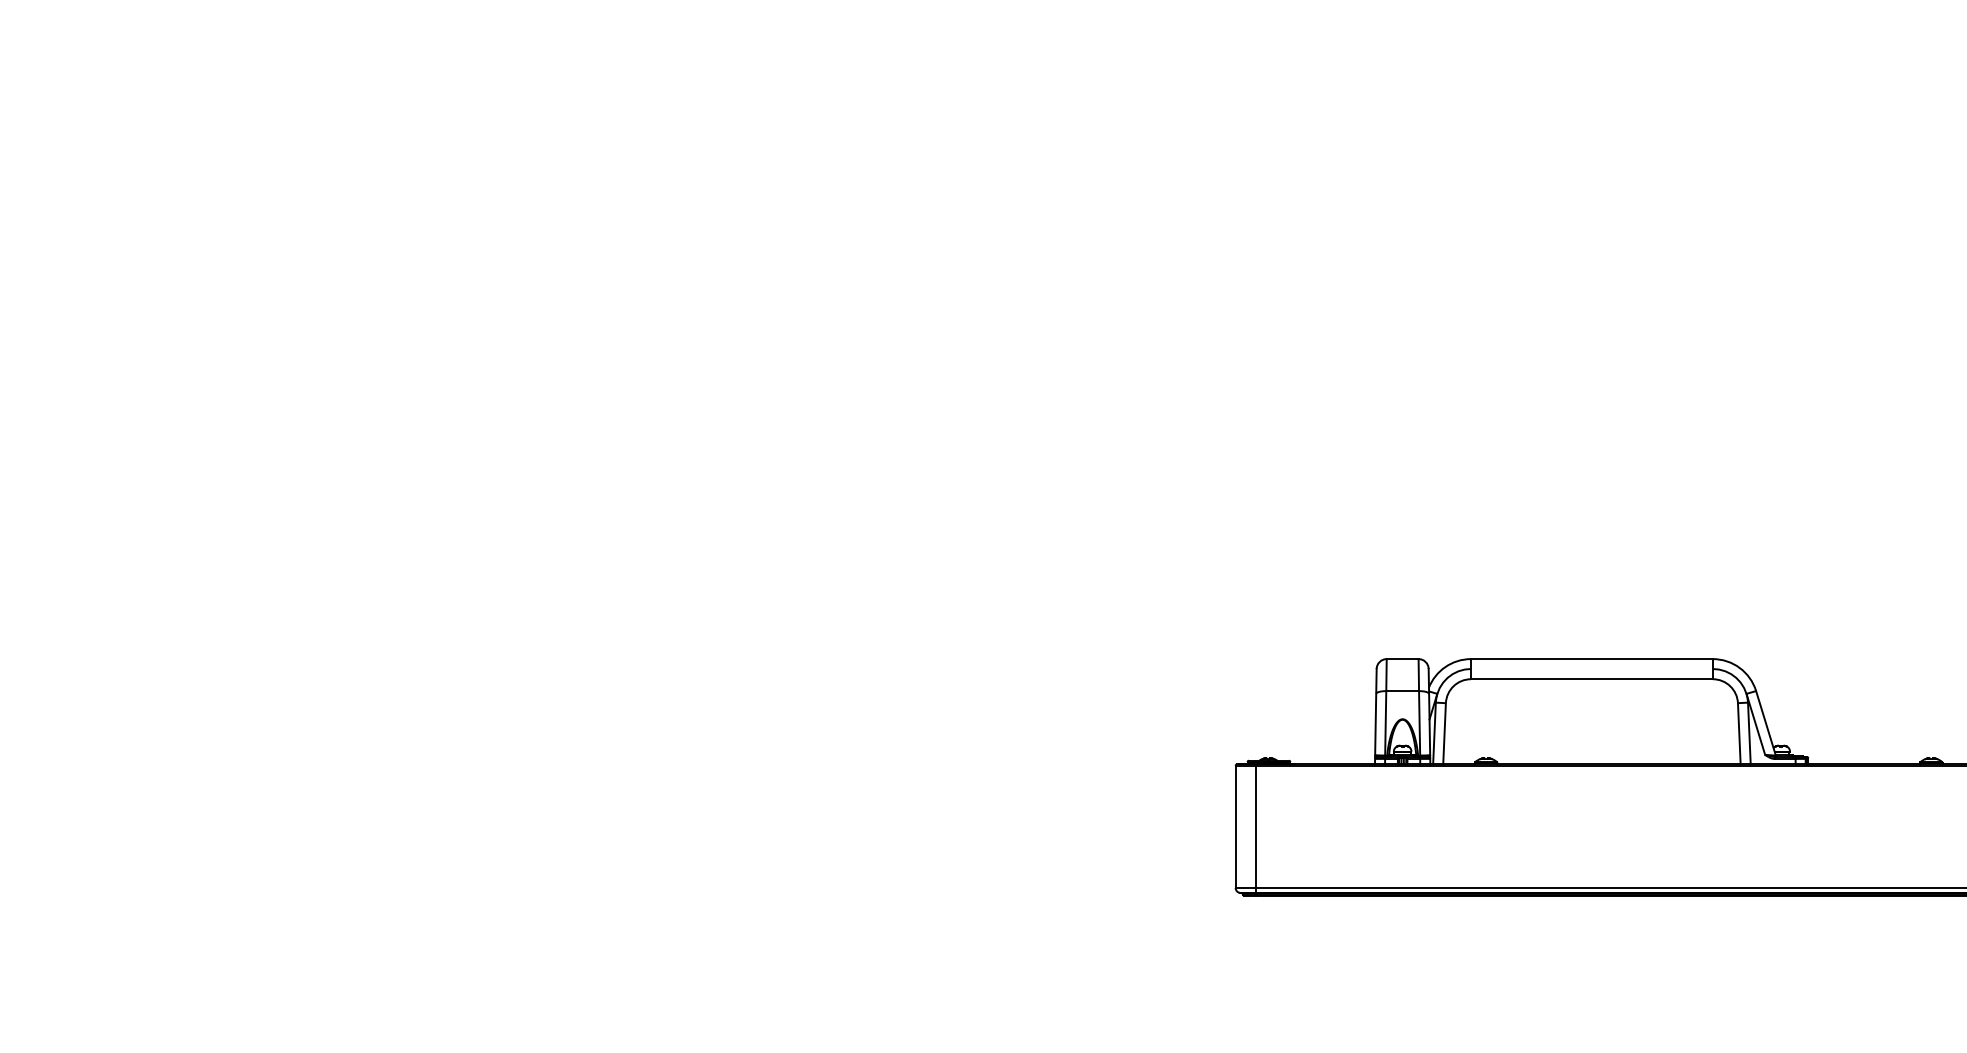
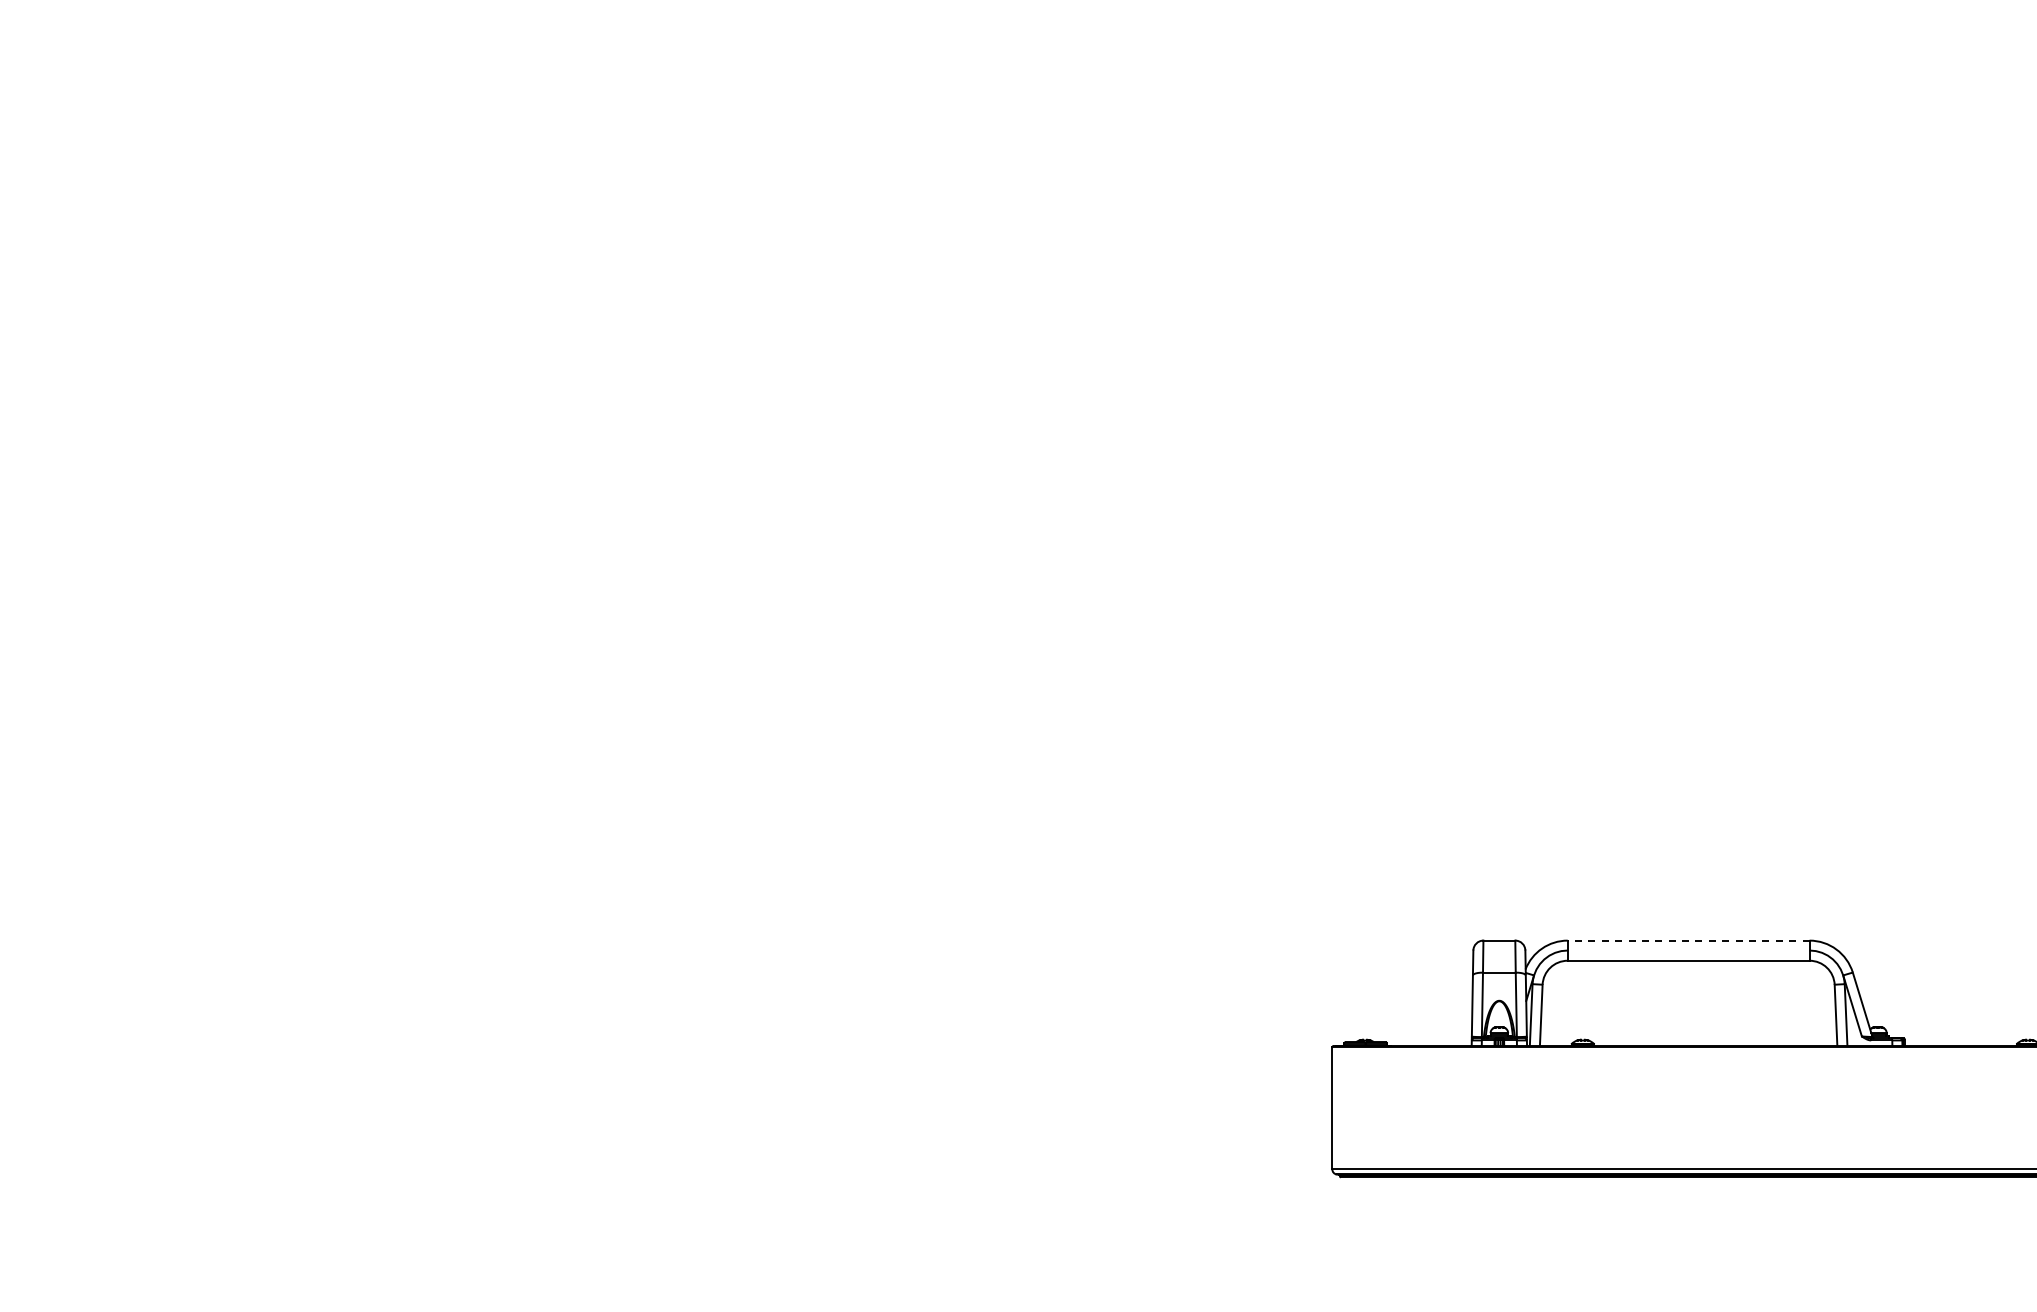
line: (1591, 658) -> (1688, 940), solid -> dashed
line: (1255, 829) -> (1352, 1111), removed

